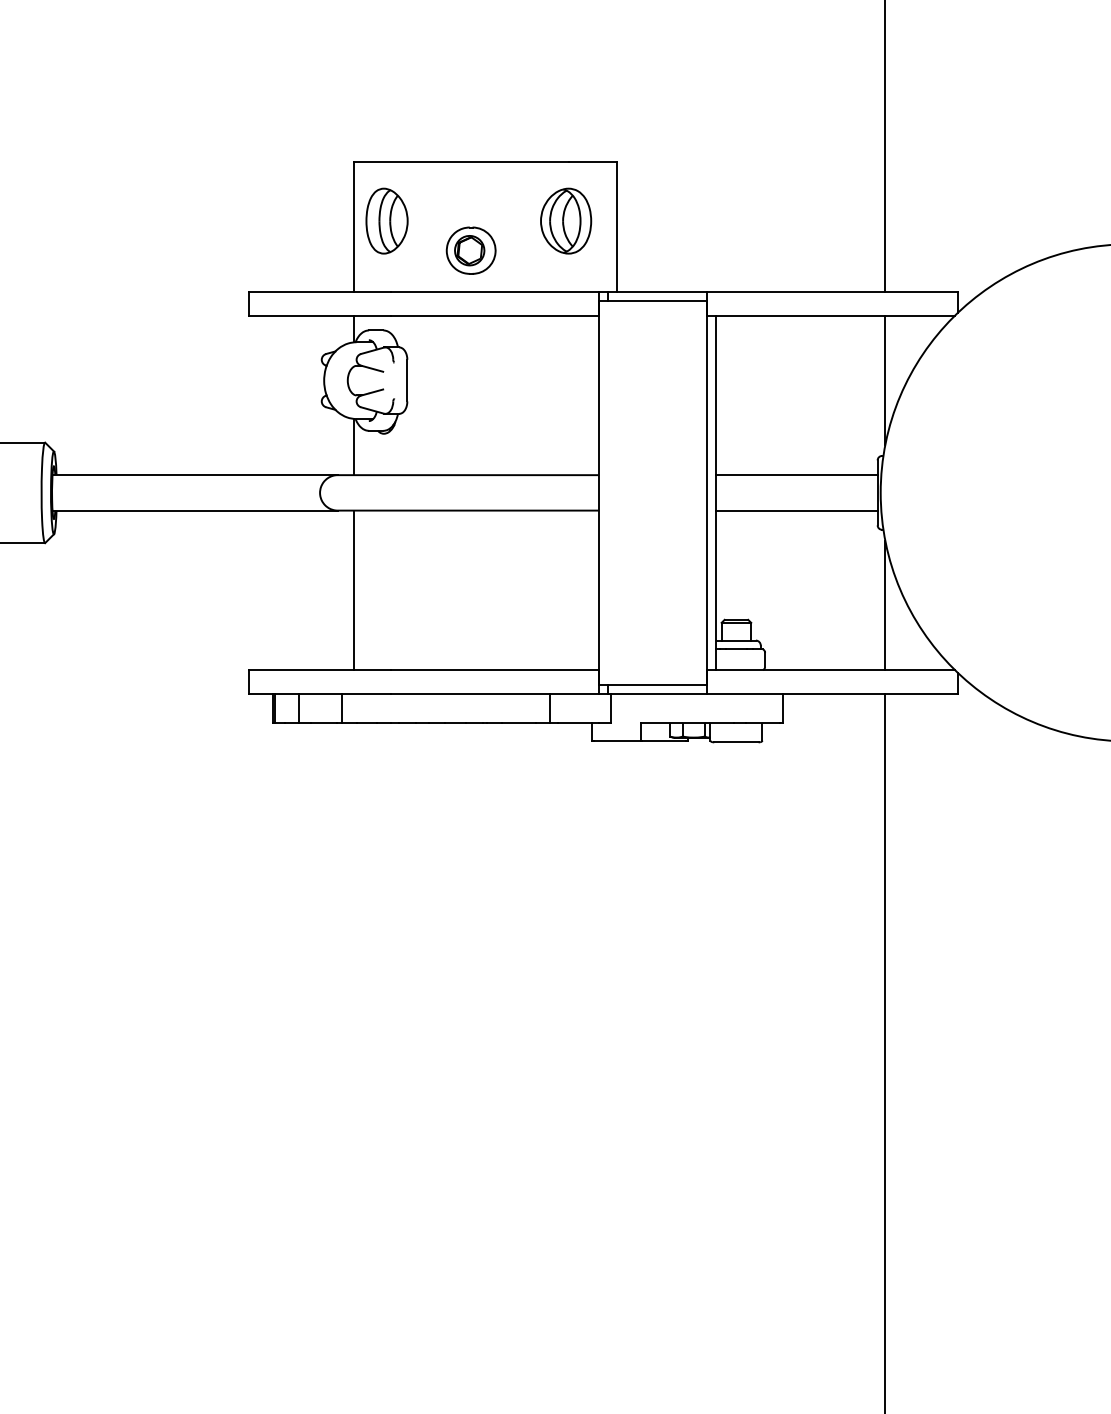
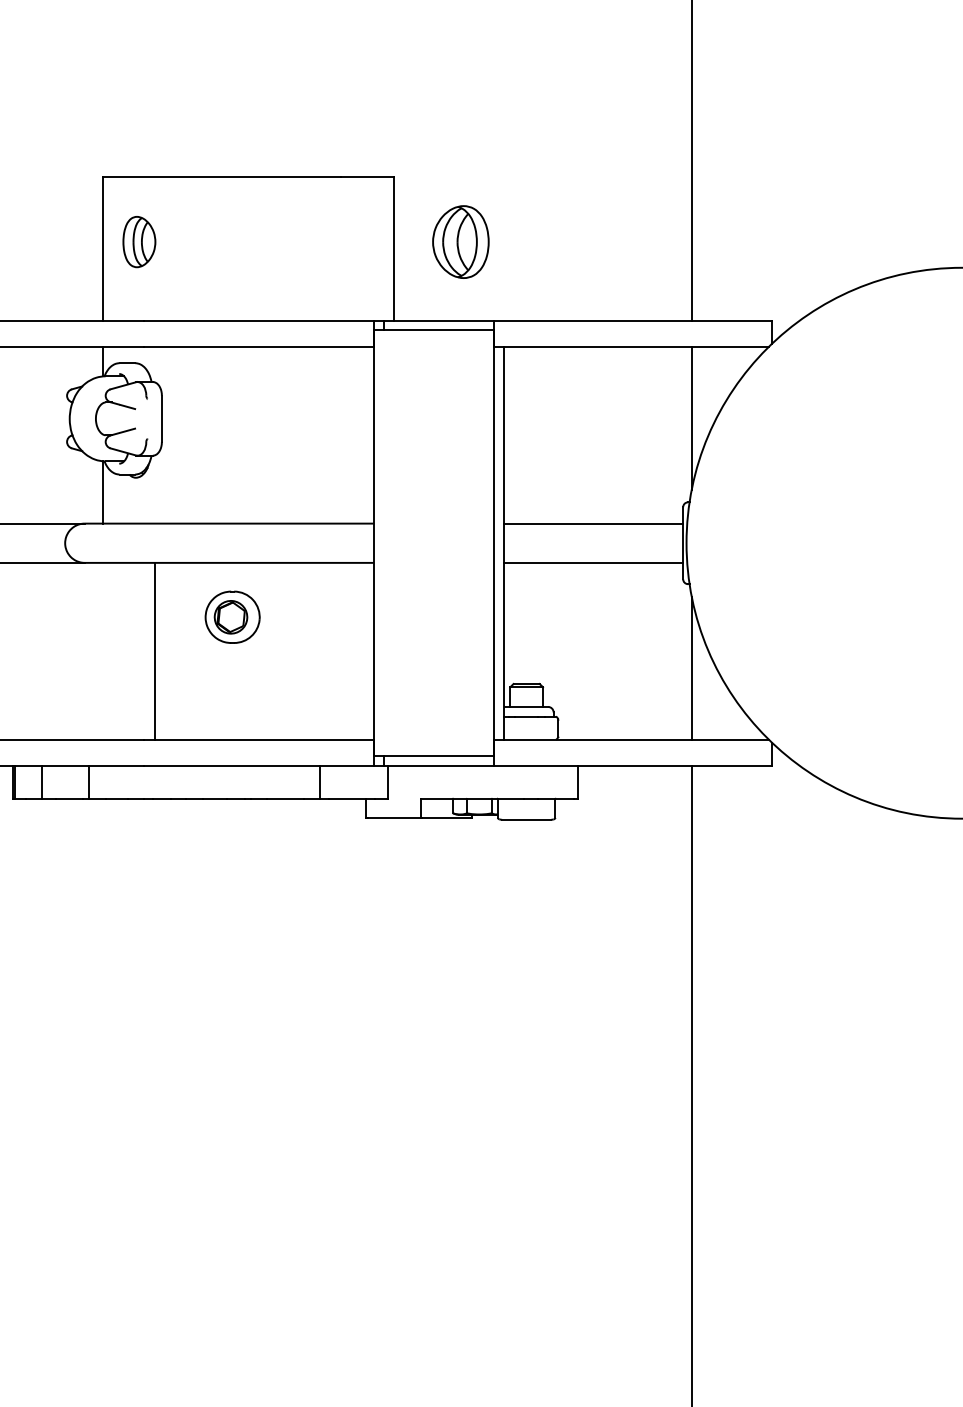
part: (386, 220) -> (138, 241), size x0.7
part: (566, 220) -> (461, 241), moved
part: (470, 250) -> (231, 617), moved
line: (354, 590) -> (155, 651), moved

